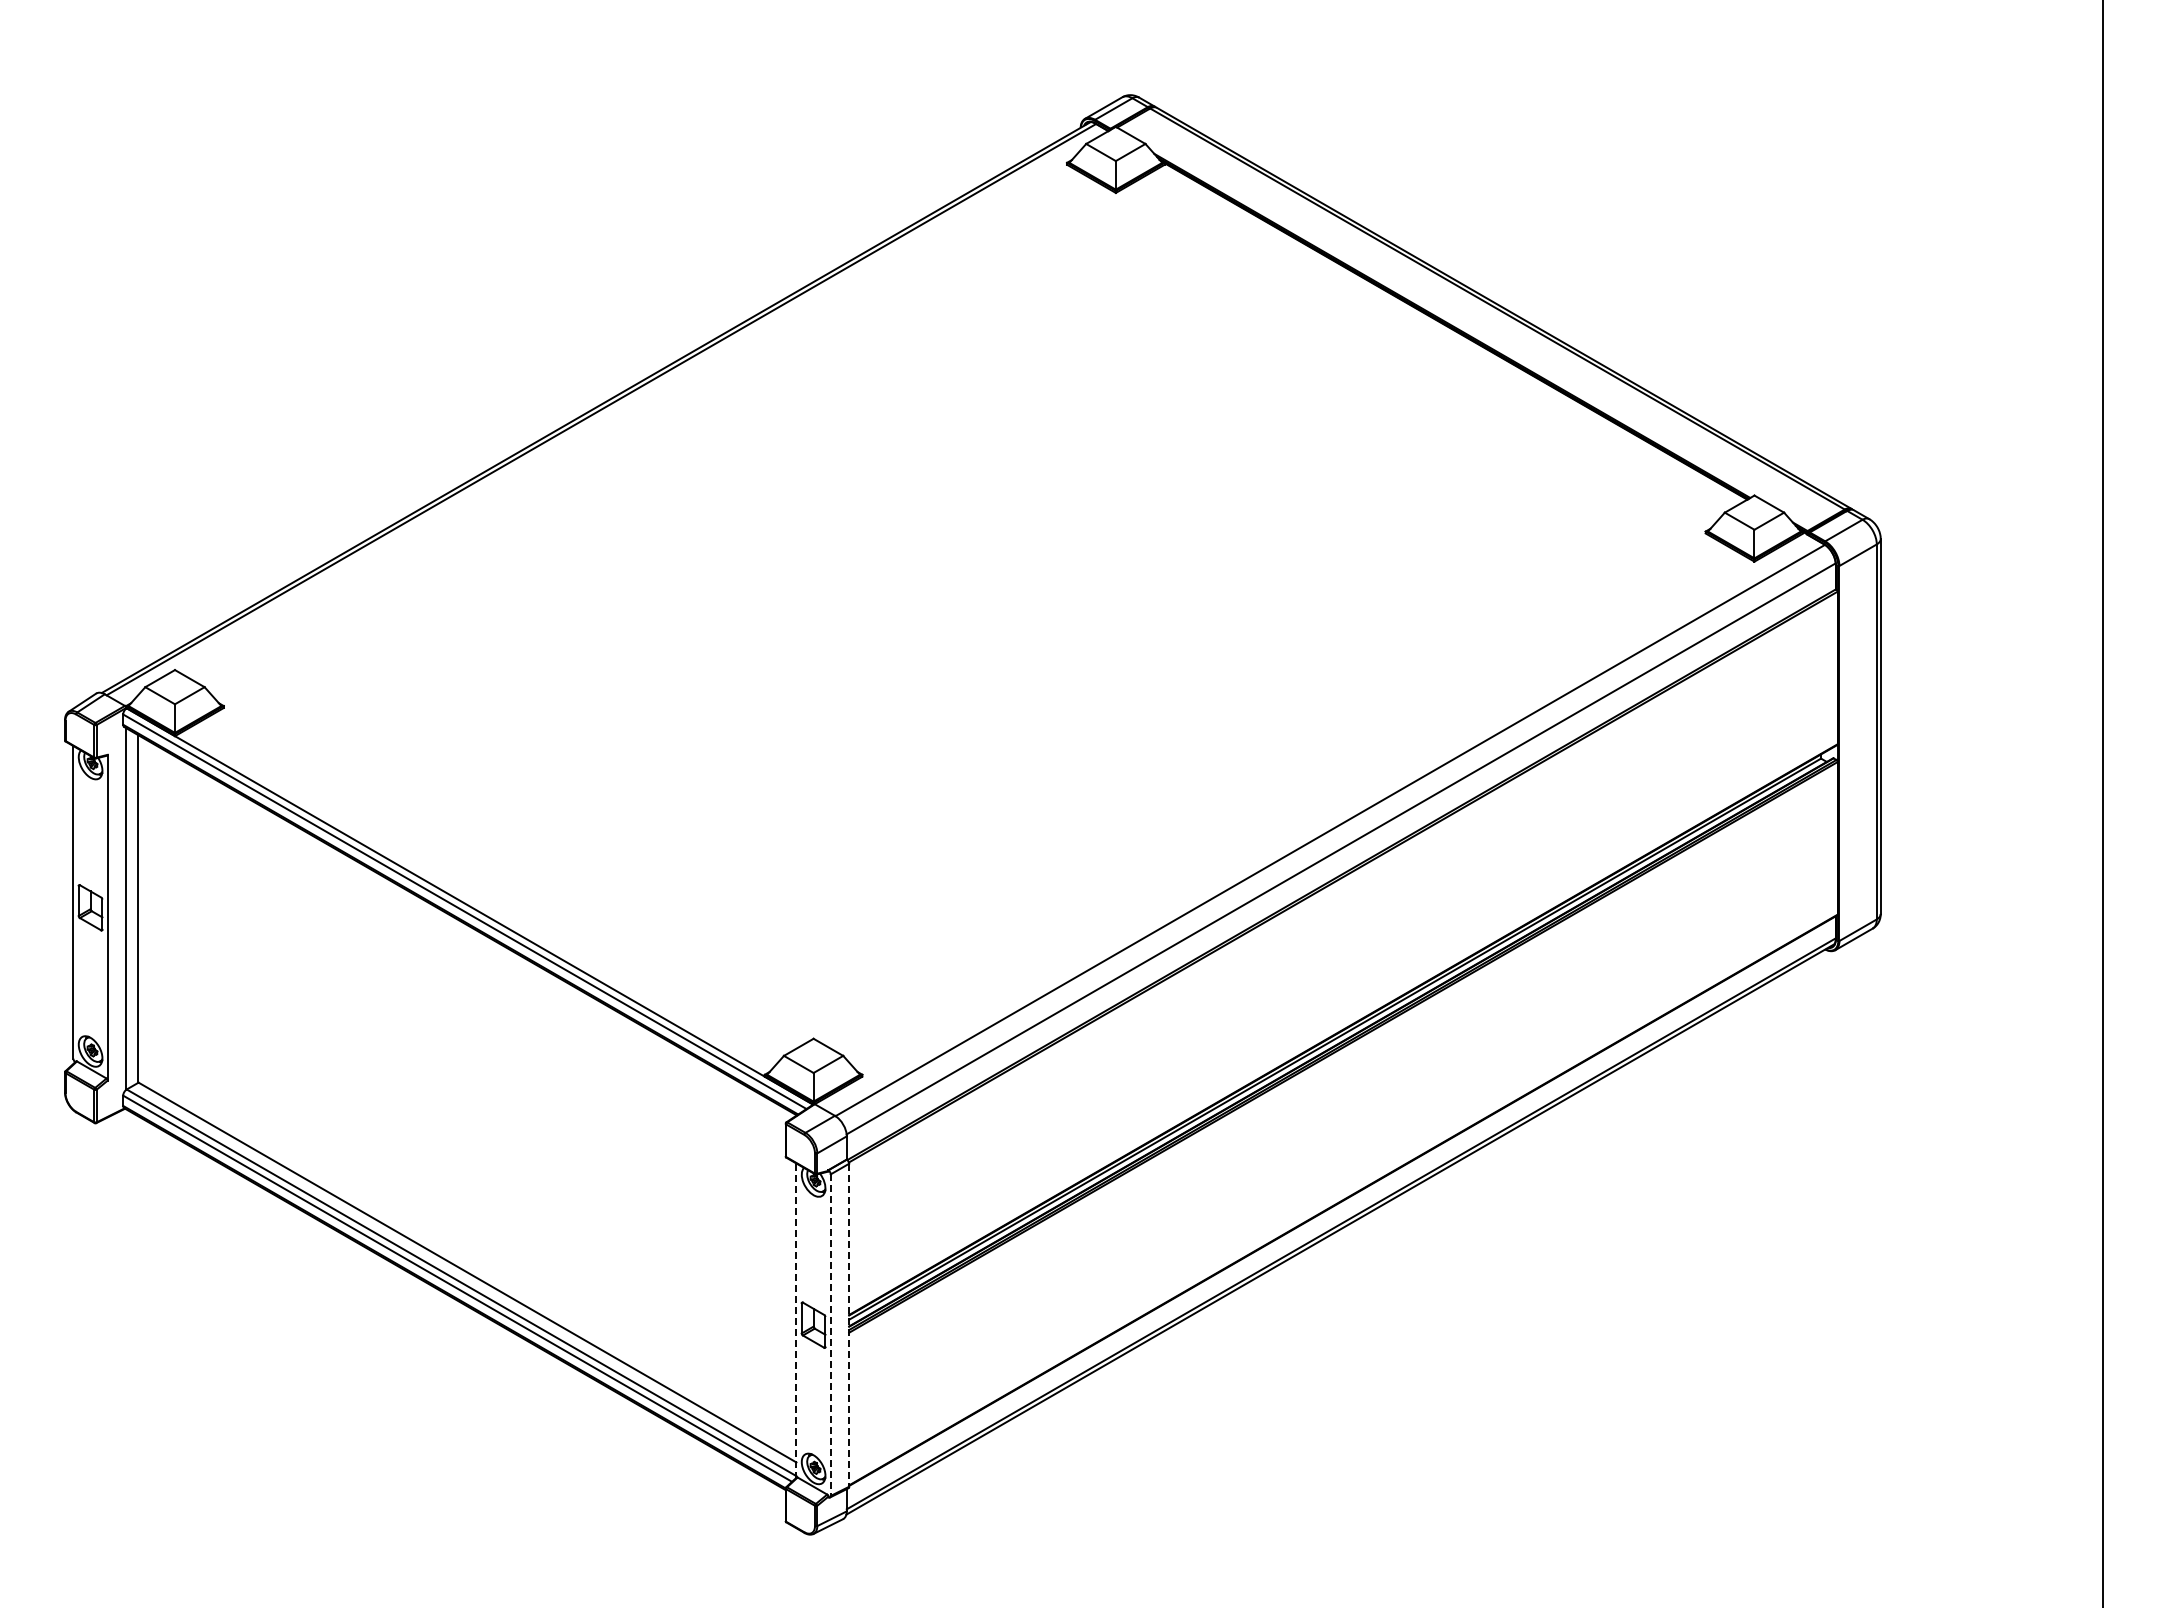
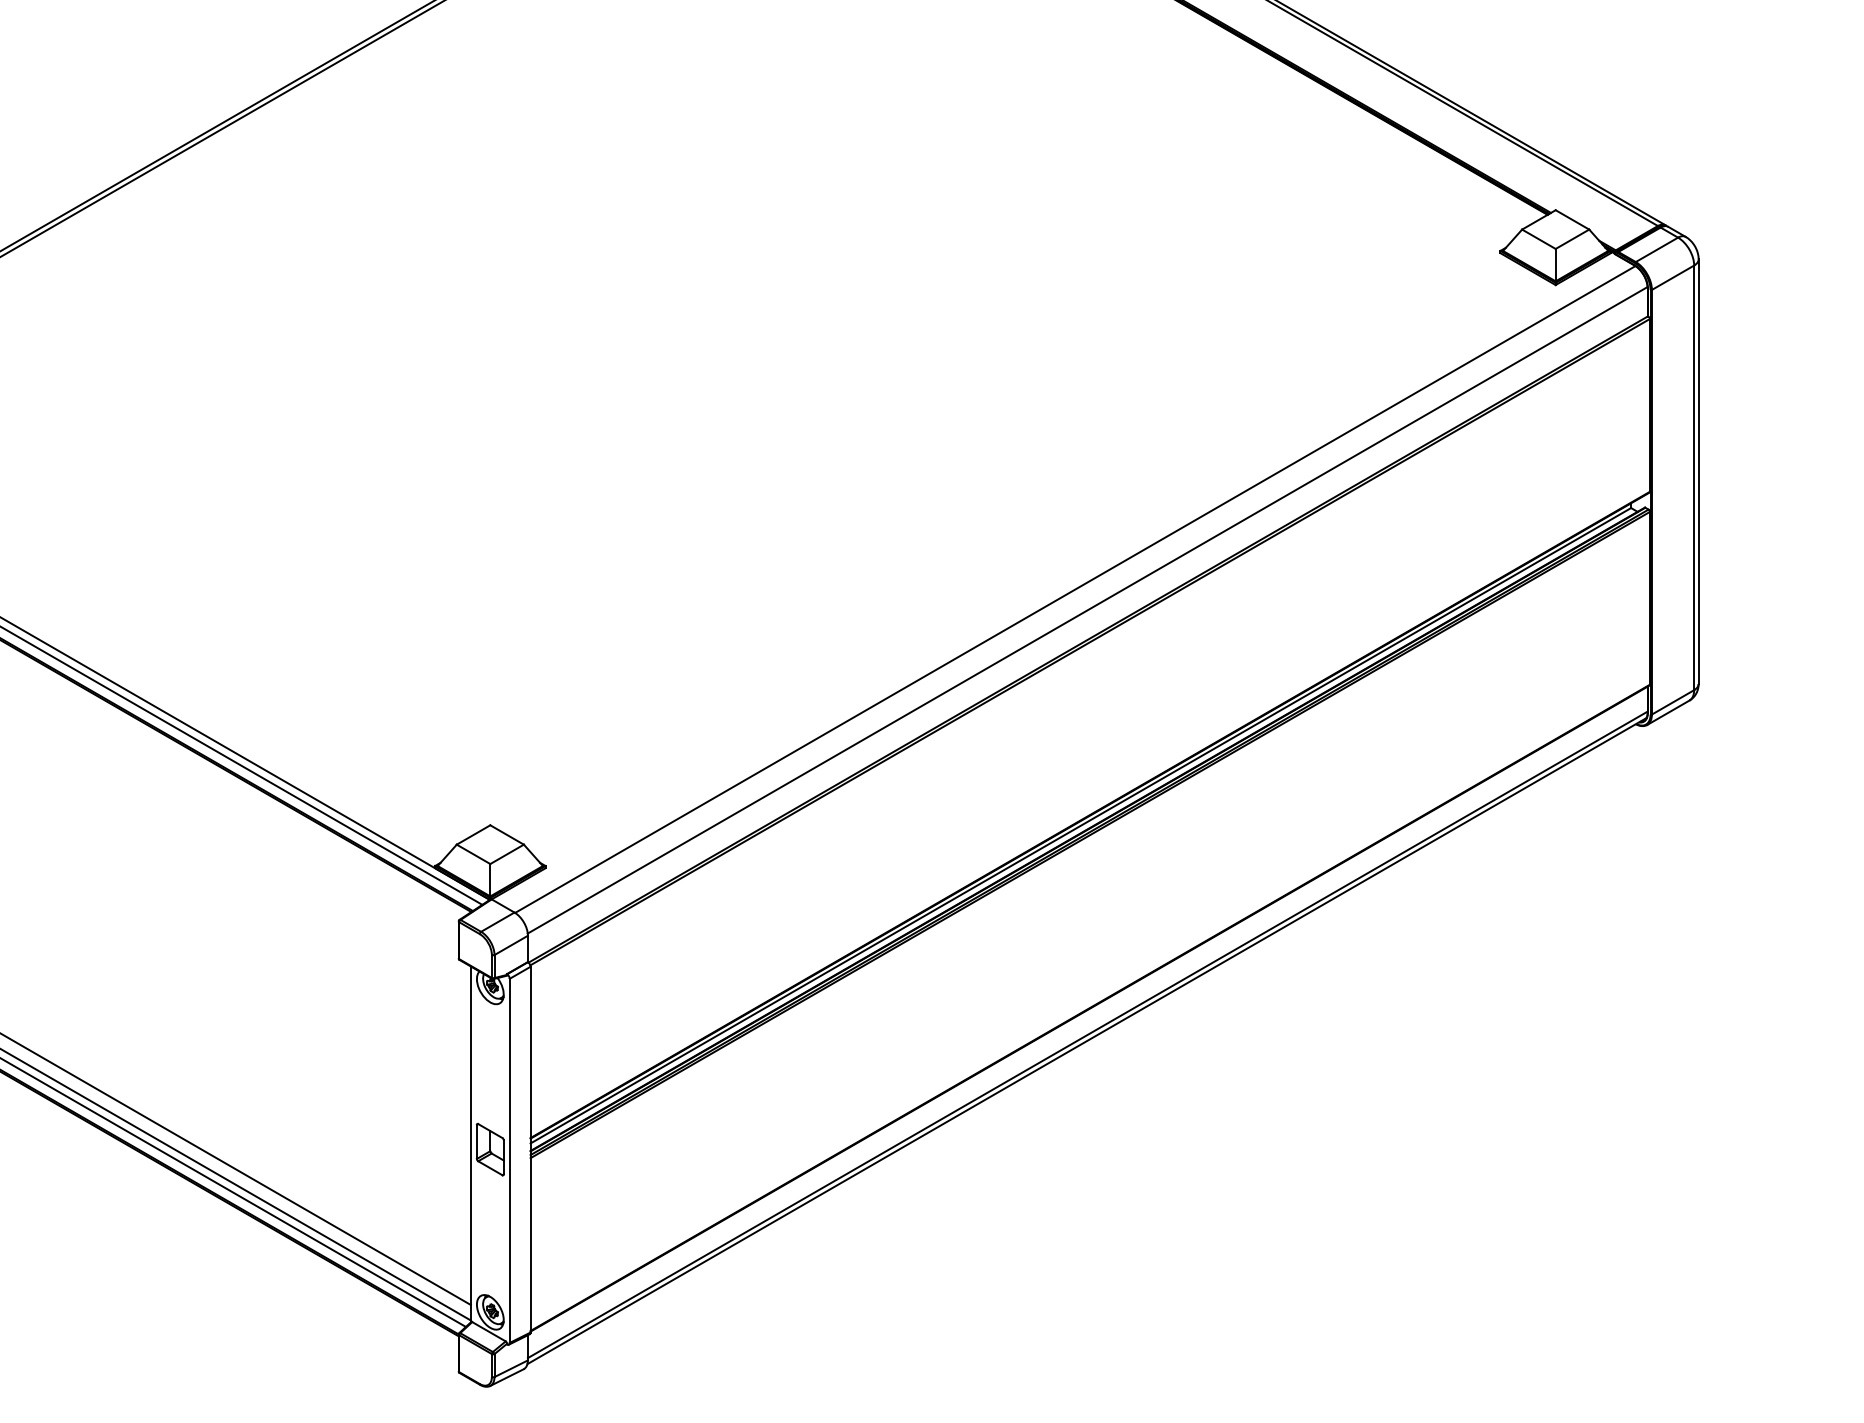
line: (796, 1321) -> (470, 1145), dashed -> solid
line: (849, 1325) -> (530, 1149), dashed -> solid
line: (830, 1335) -> (509, 1161), dashed -> solid

